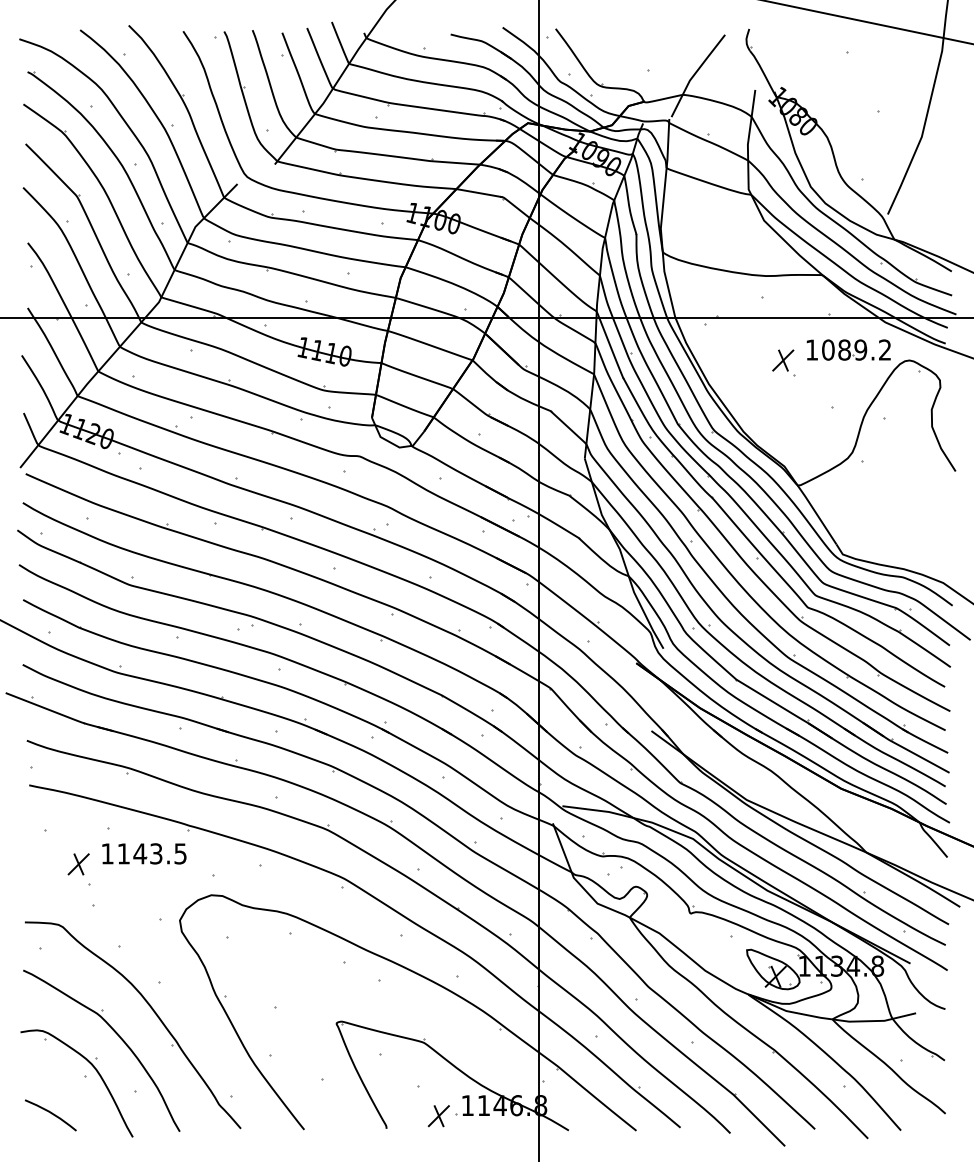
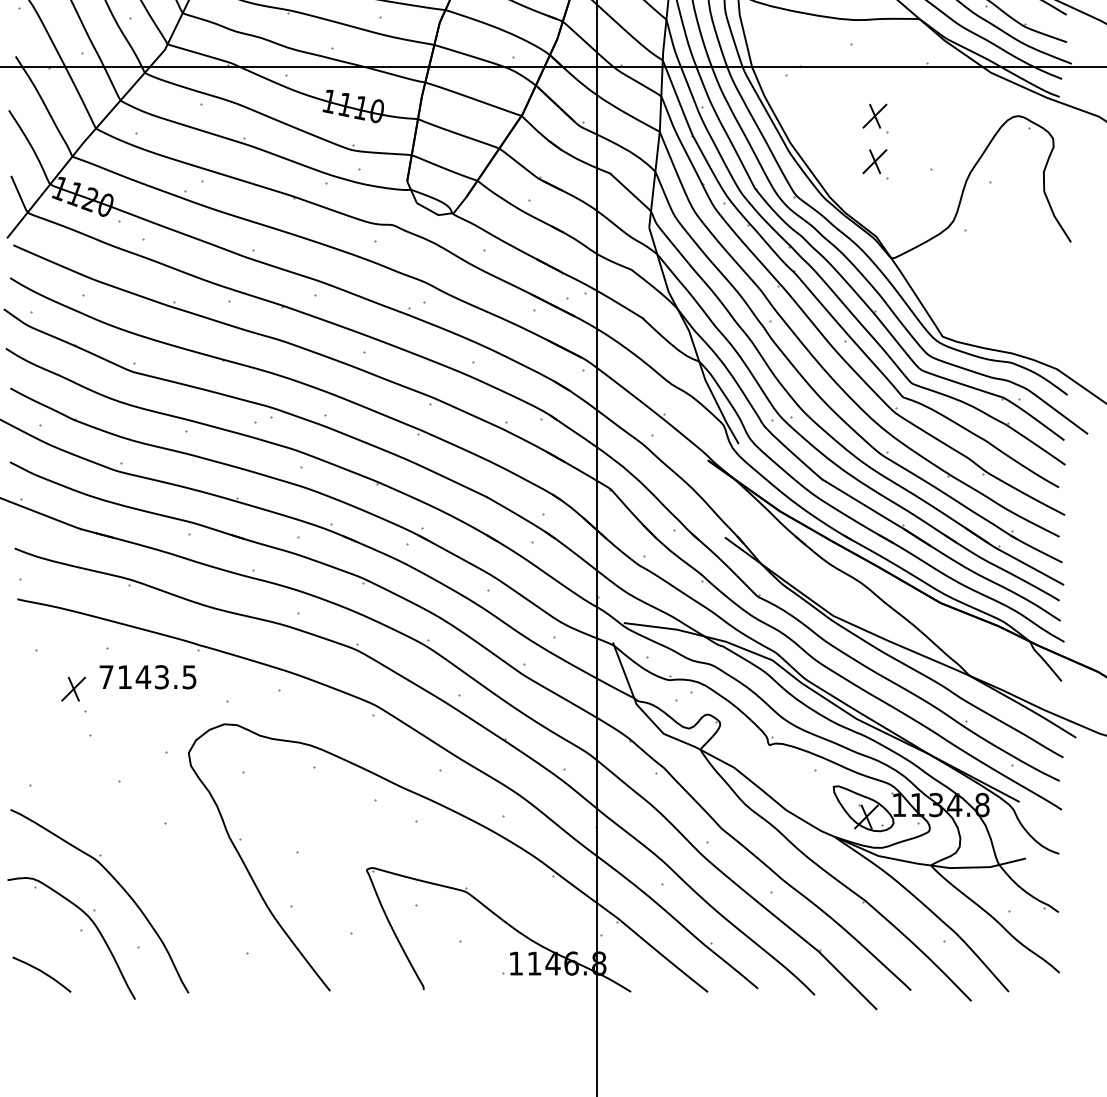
part: (848, 349) -> (949, 103), removed
part: (783, 402) -> (875, 163), added
text: (107, 853) -> (106, 676), 1143.5 -> 7143.5
part: (153, 1012) -> (158, 857), removed
part: (438, 1116) -> (482, 975), removed

